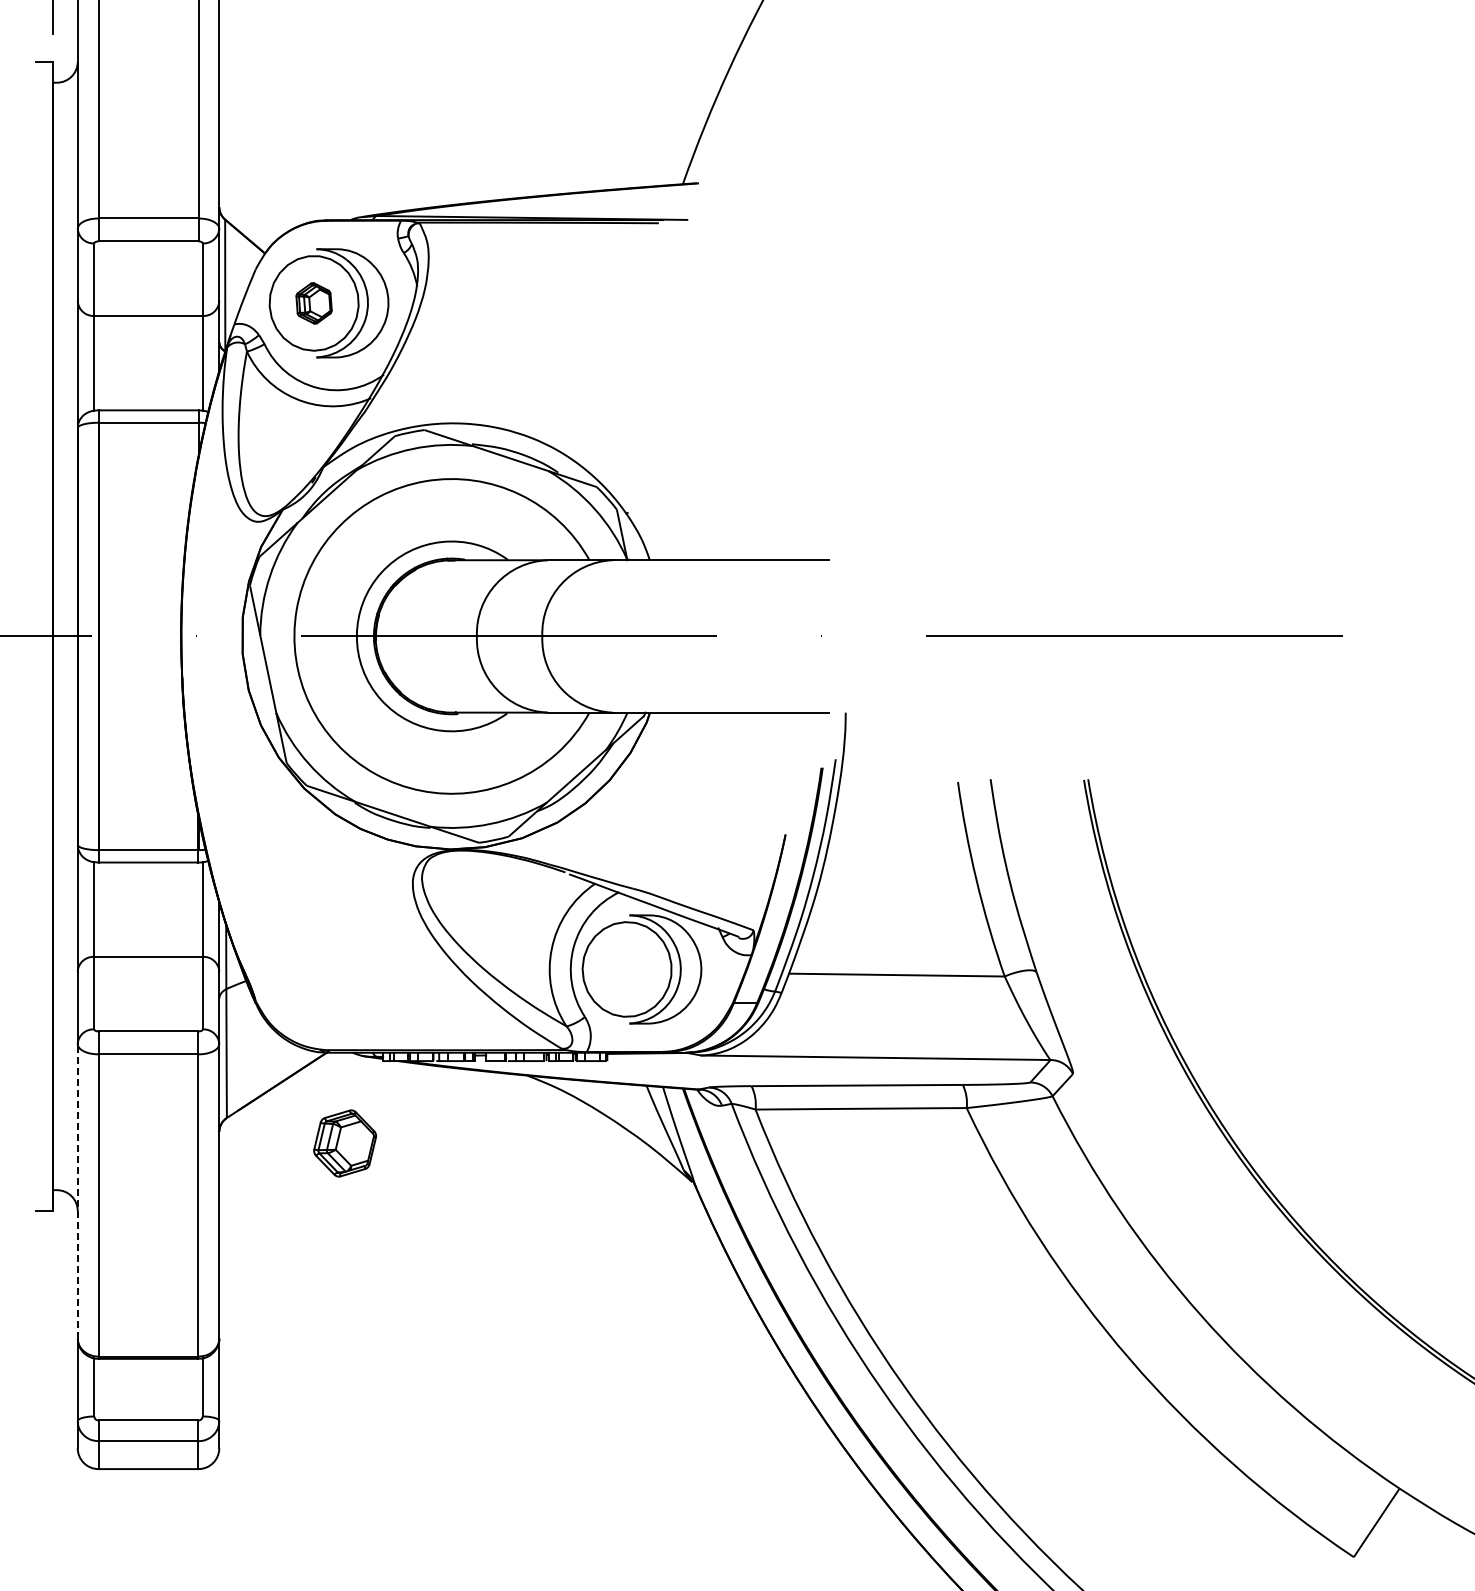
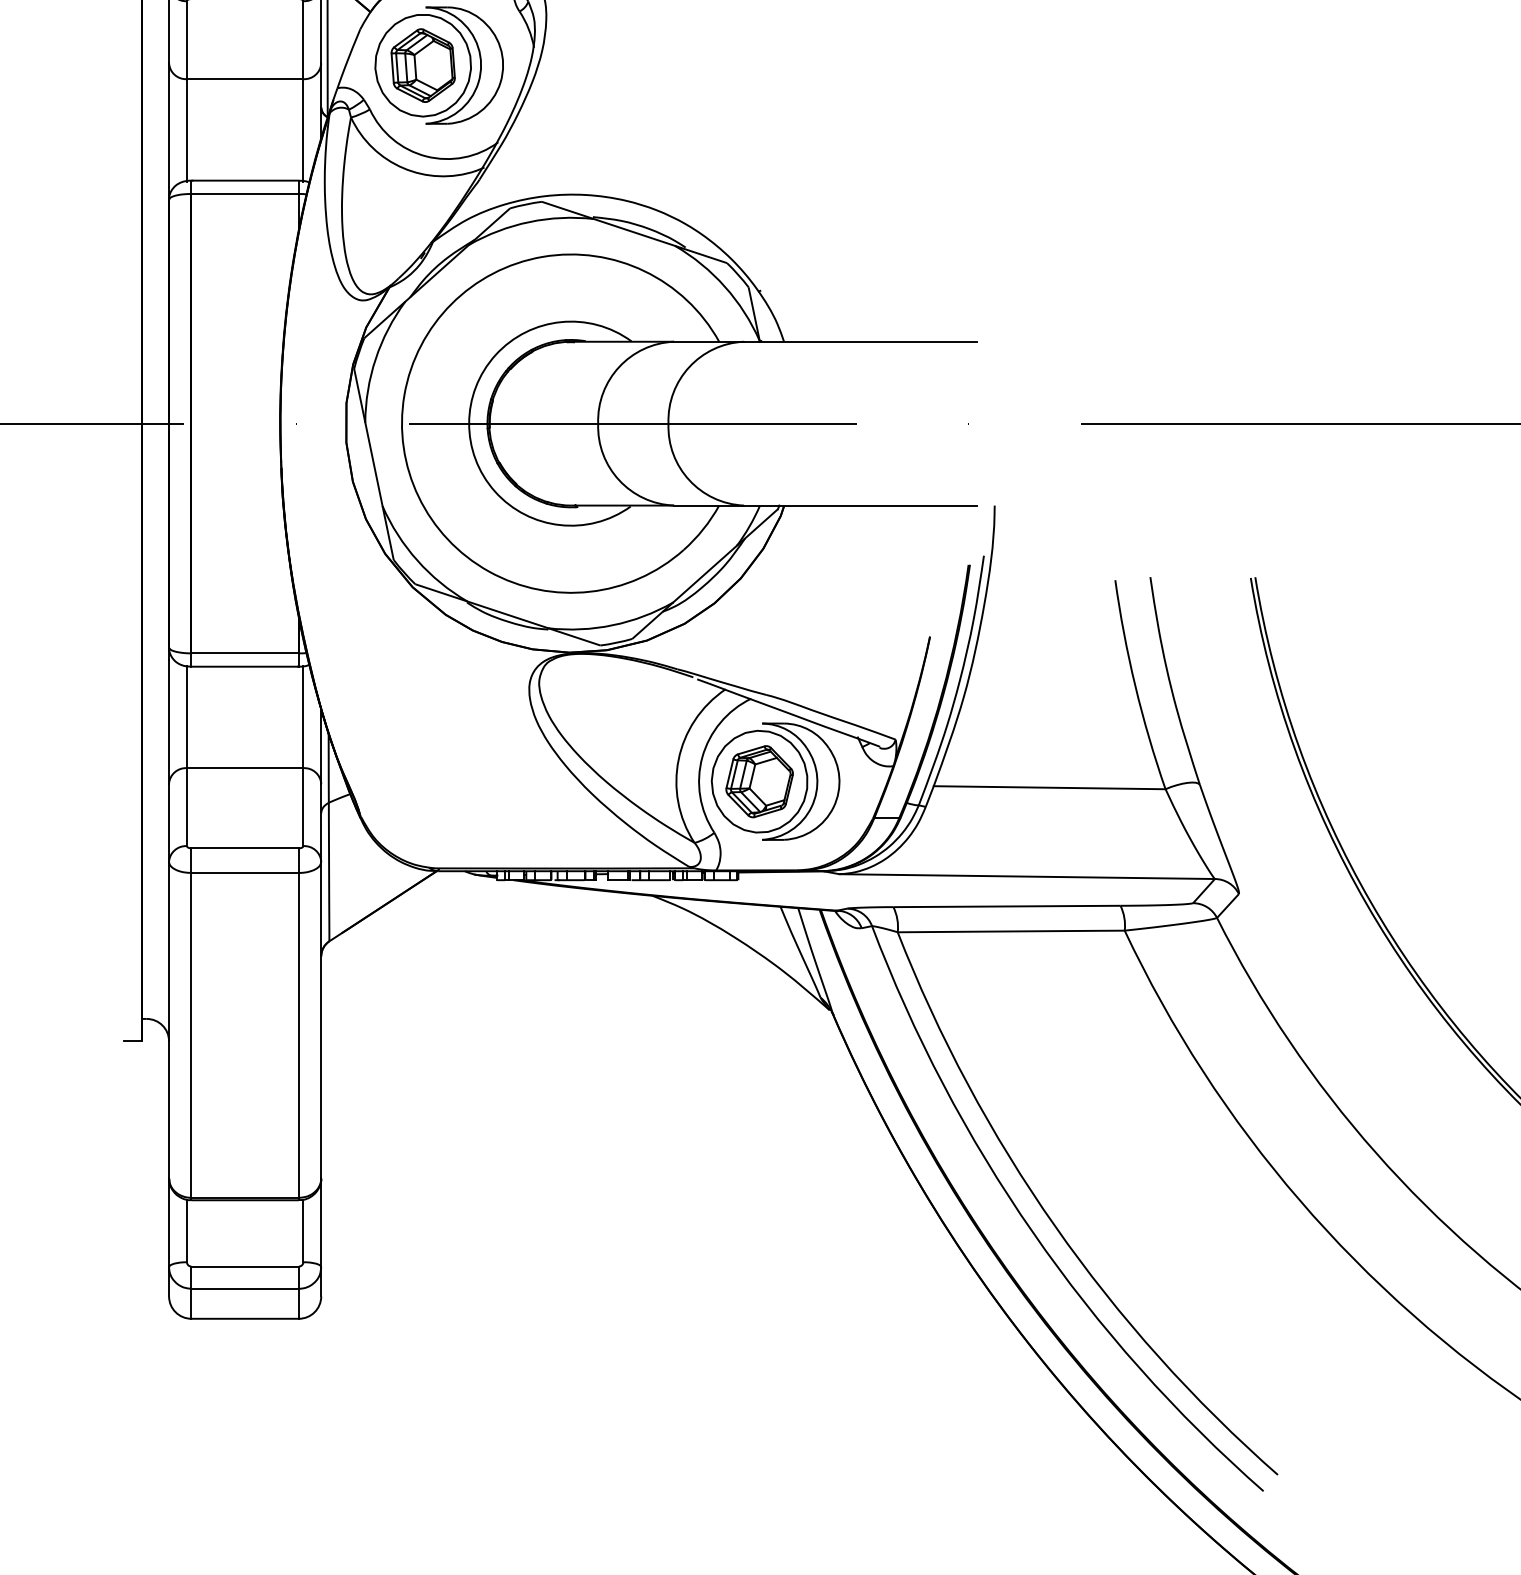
part: (313, 303) -> (422, 65), size x1.67
part: (344, 1143) -> (758, 781), moved
line: (77, 1190) -> (168, 1019), dashed -> solid

